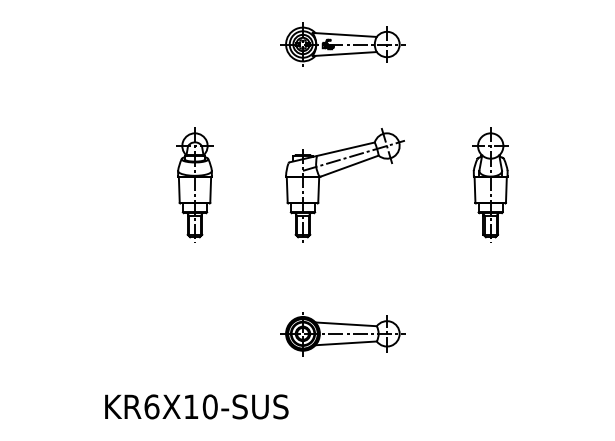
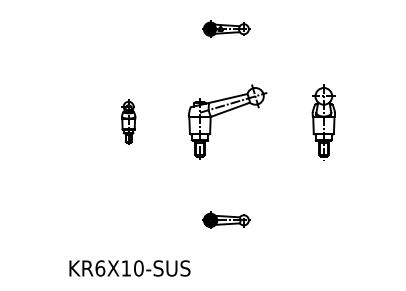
part: (343, 43) -> (226, 28), size x0.6
part: (194, 185) -> (128, 122), size x0.6
part: (343, 334) -> (226, 220), size x0.6

